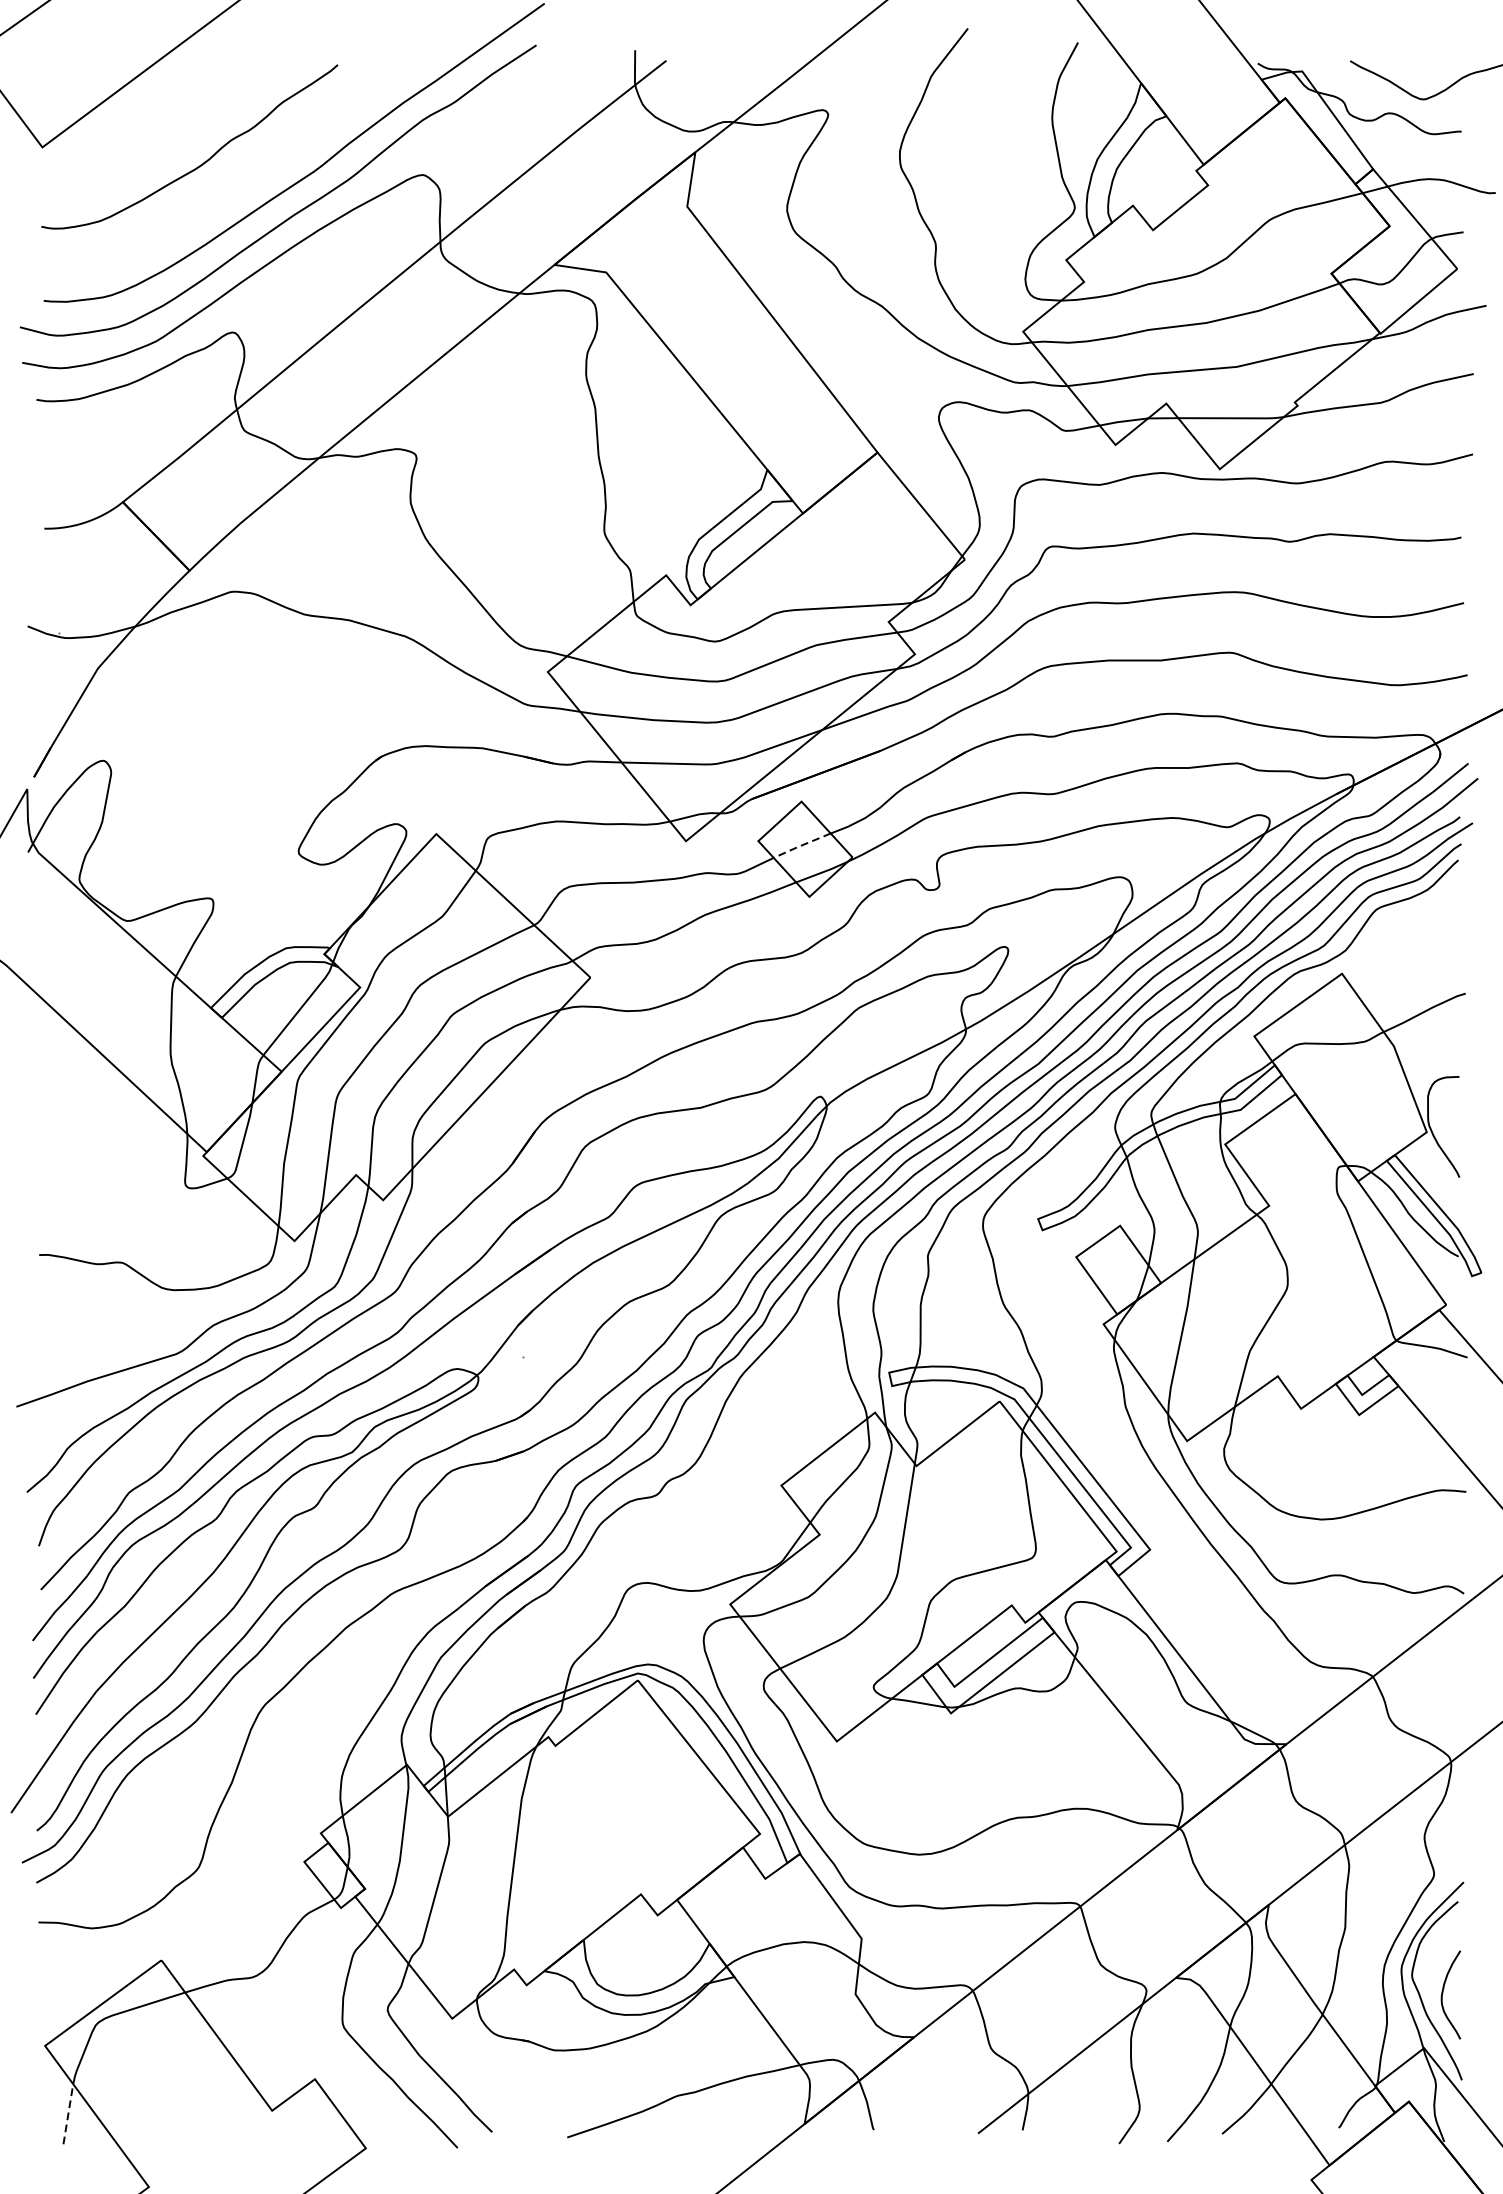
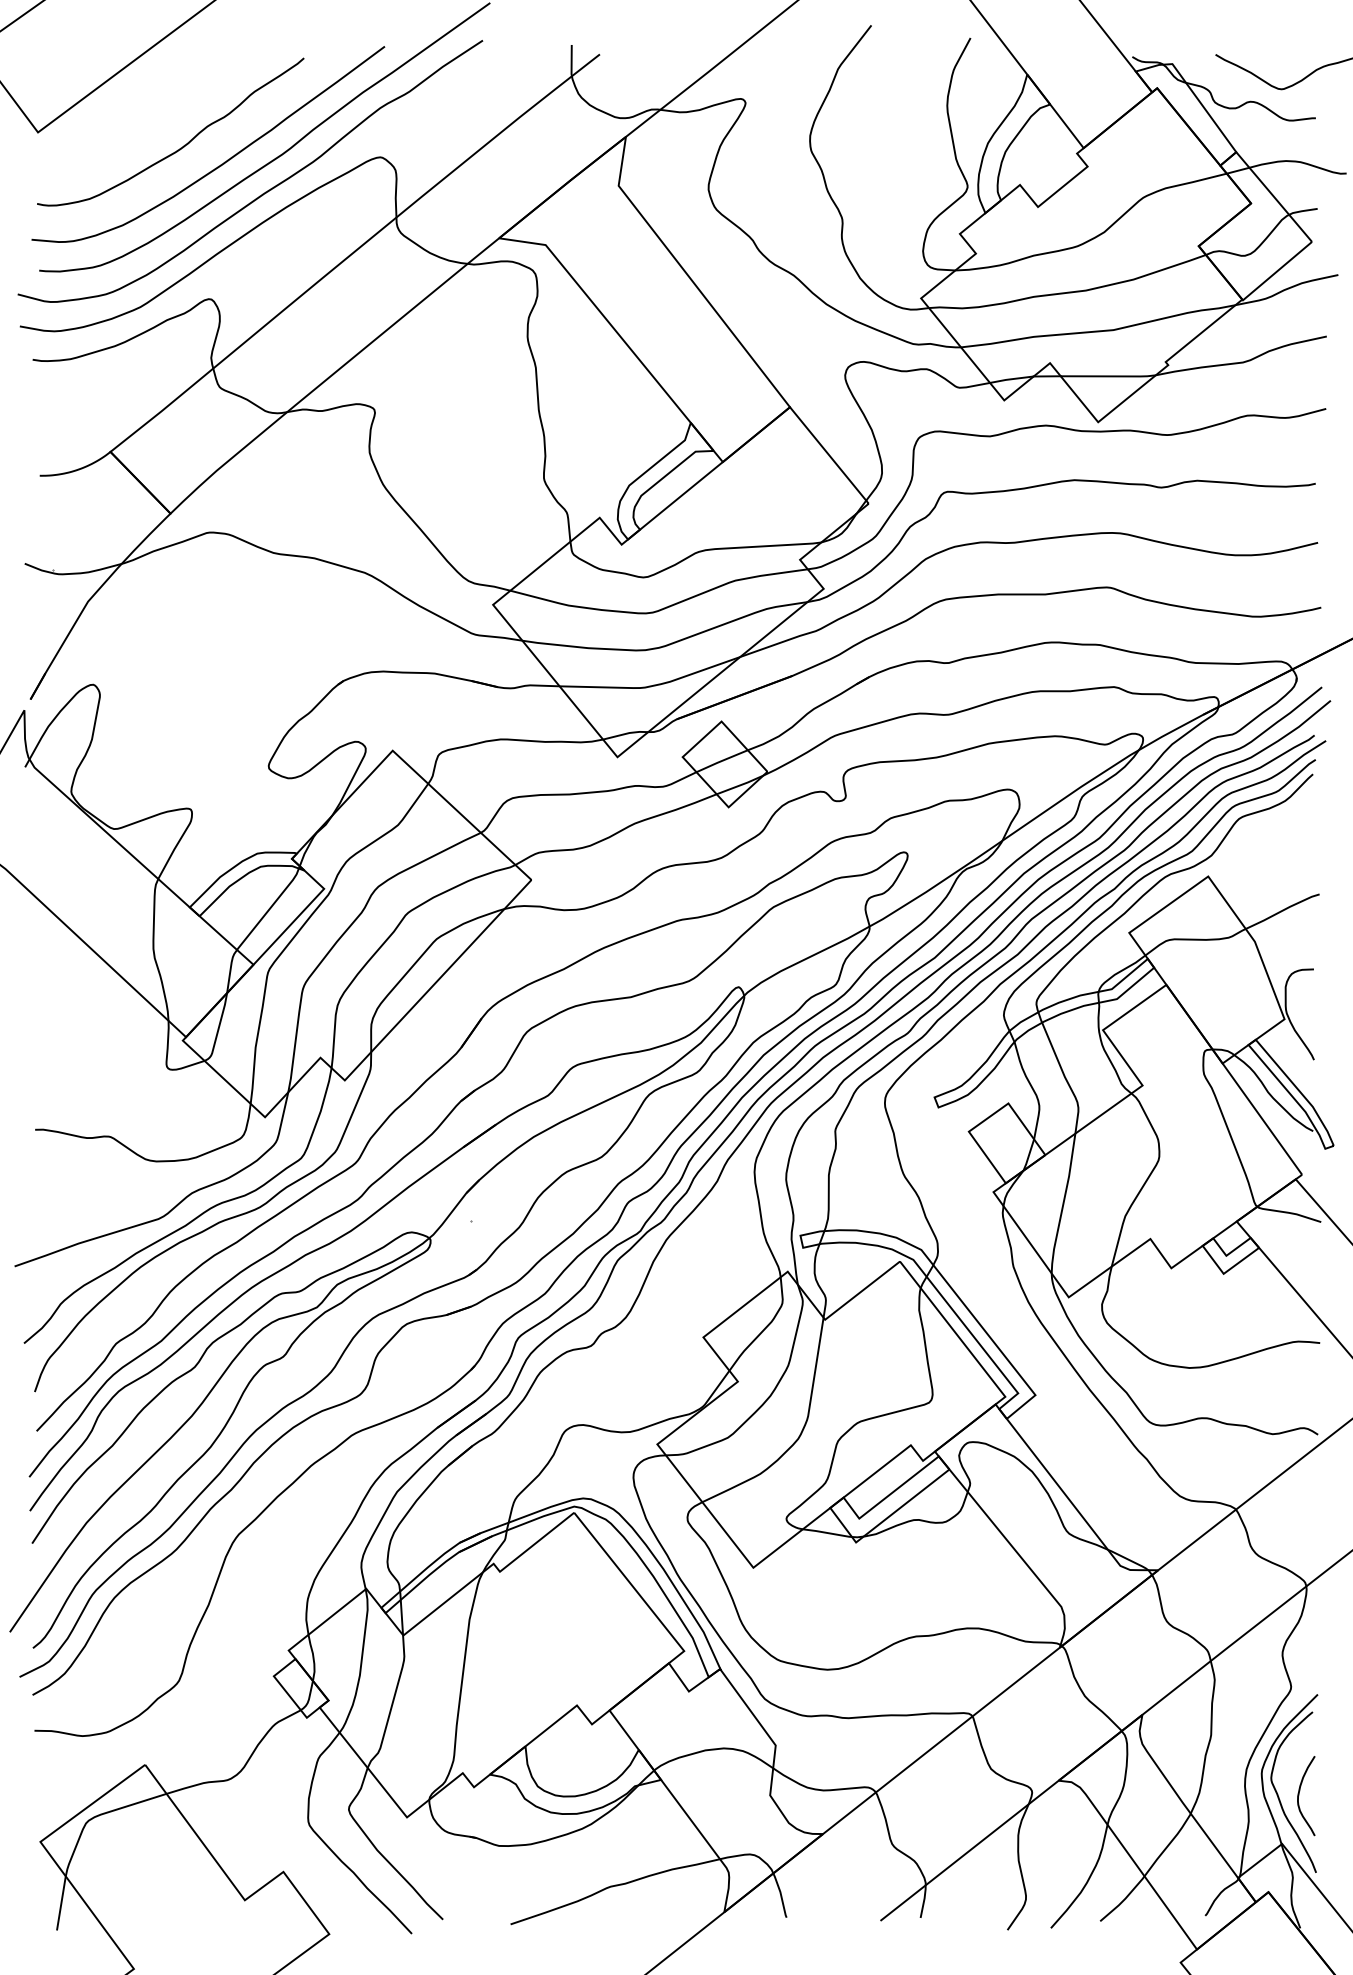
curve: (245, 182) -> (220, 164), added
line: (801, 846) -> (721, 761), dashed -> solid
line: (68, 2113) -> (61, 1902), dashed -> solid

